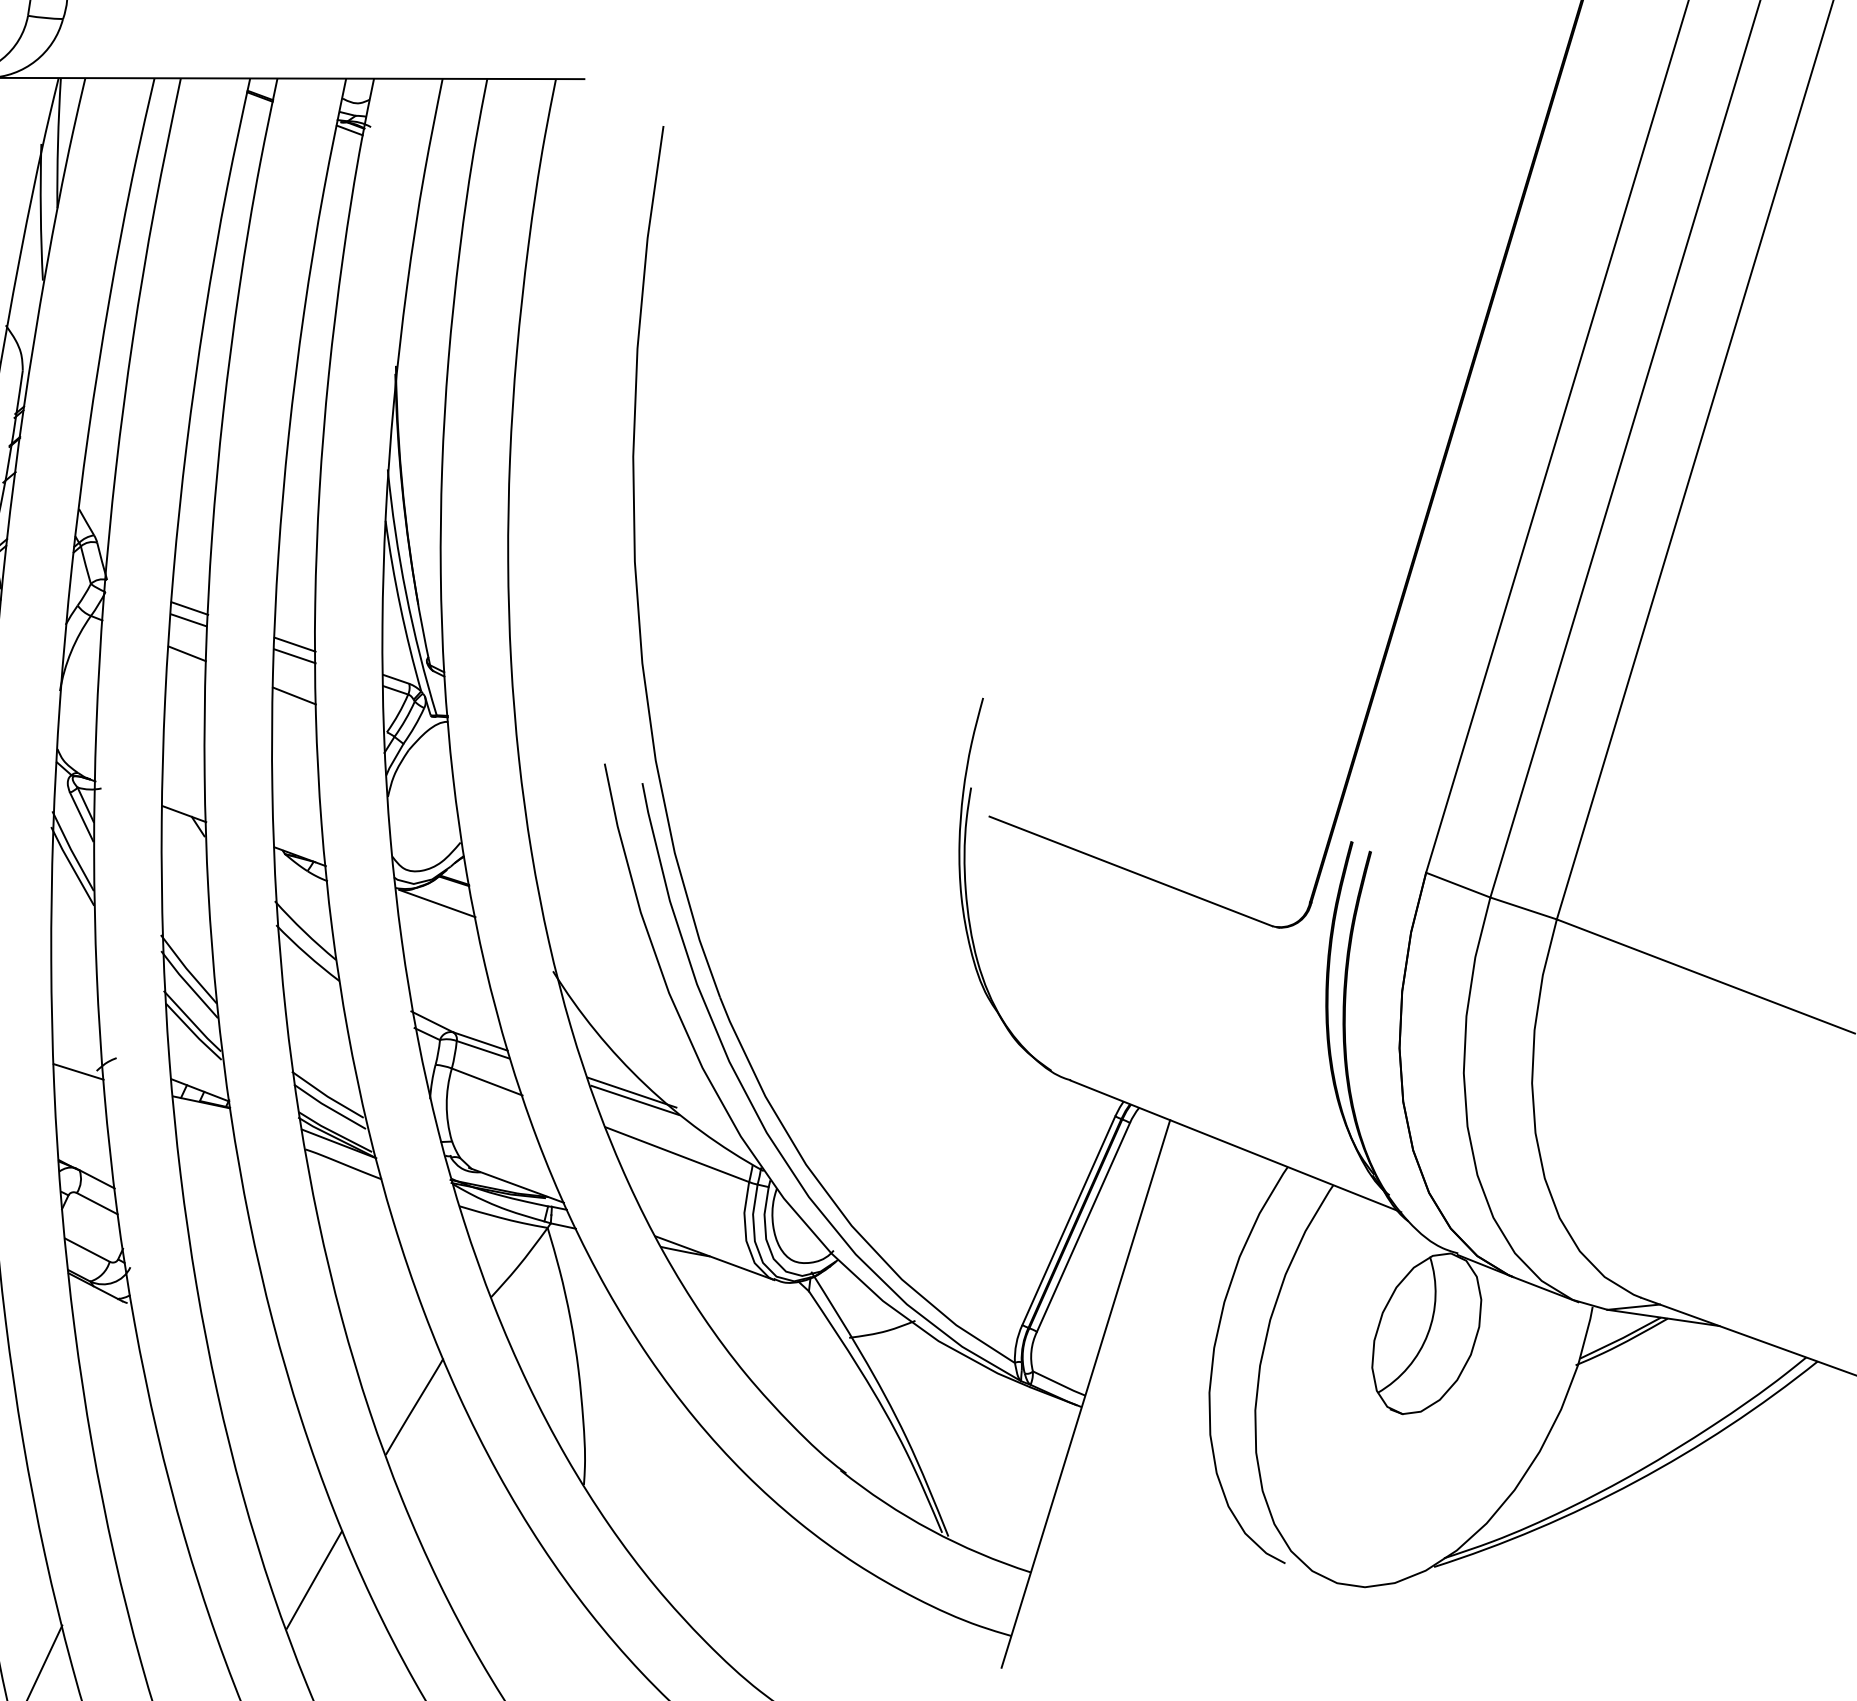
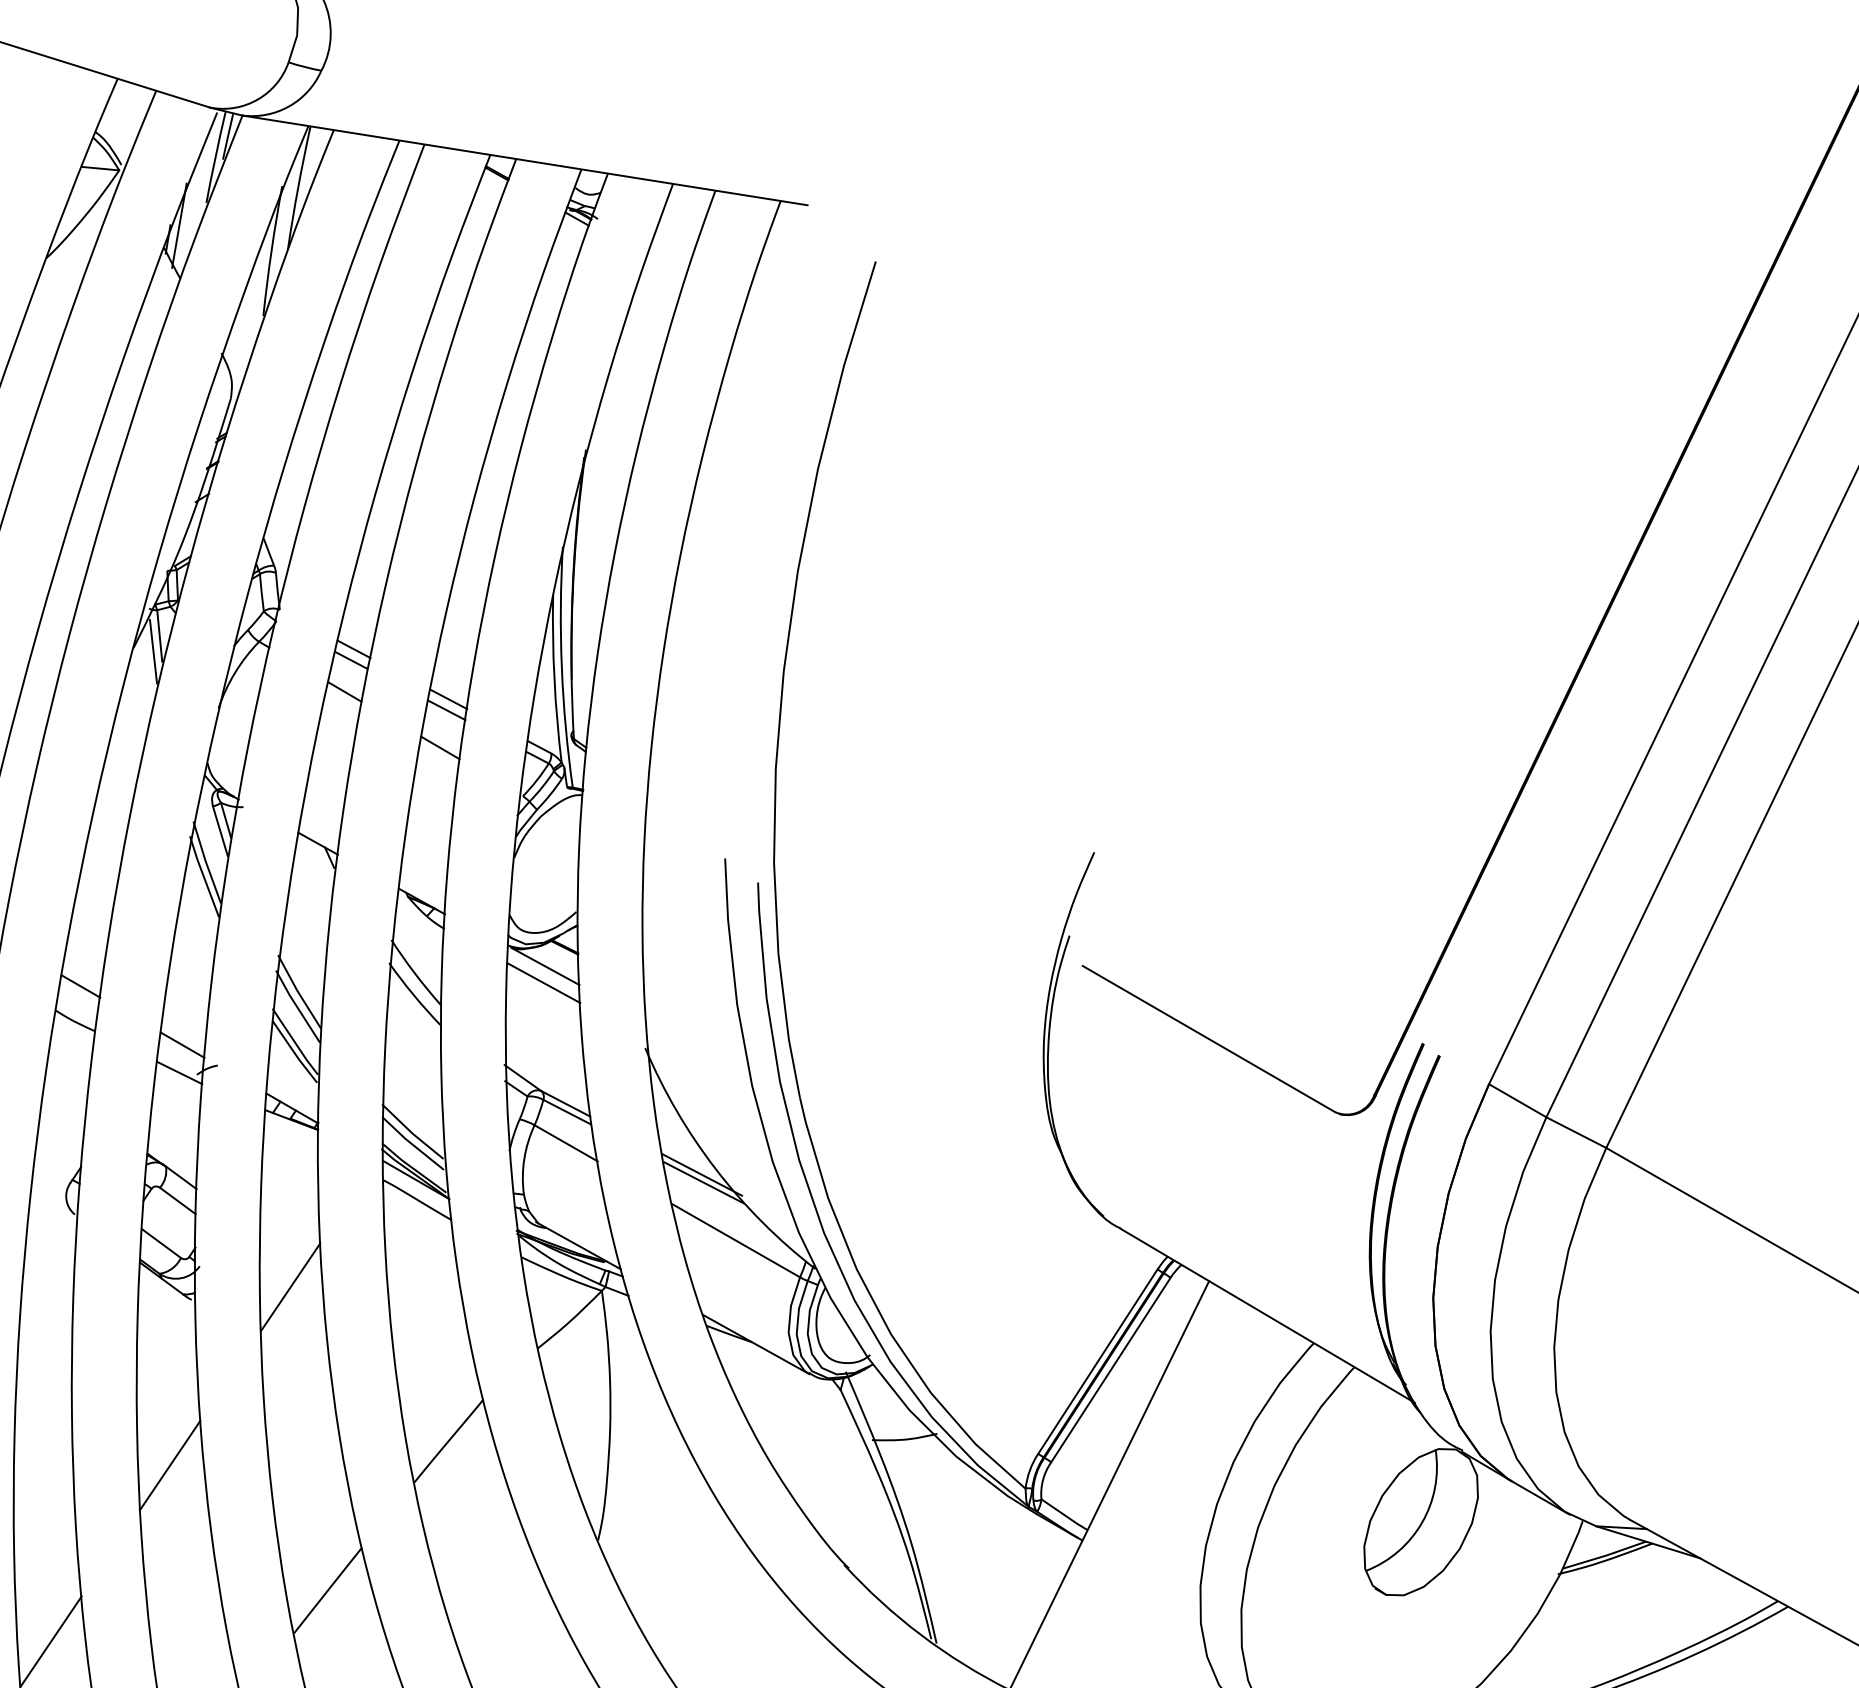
line: (438, 921) -> (543, 983), added
line: (77, 1042) -> (182, 1044), added
line: (226, 1273) -> (290, 1286), added
line: (132, 1475) -> (170, 1464), added

